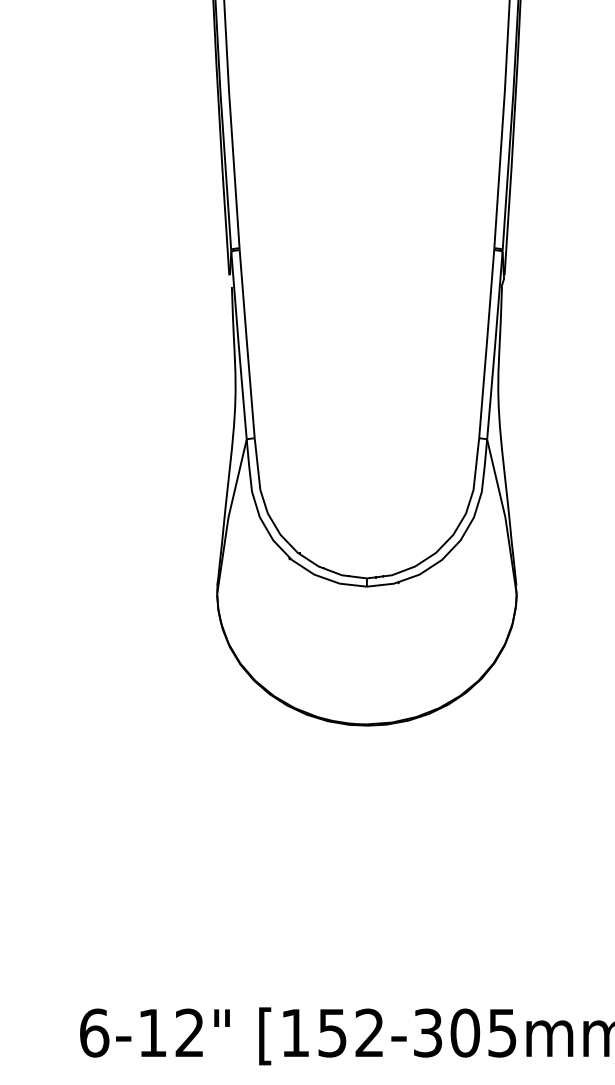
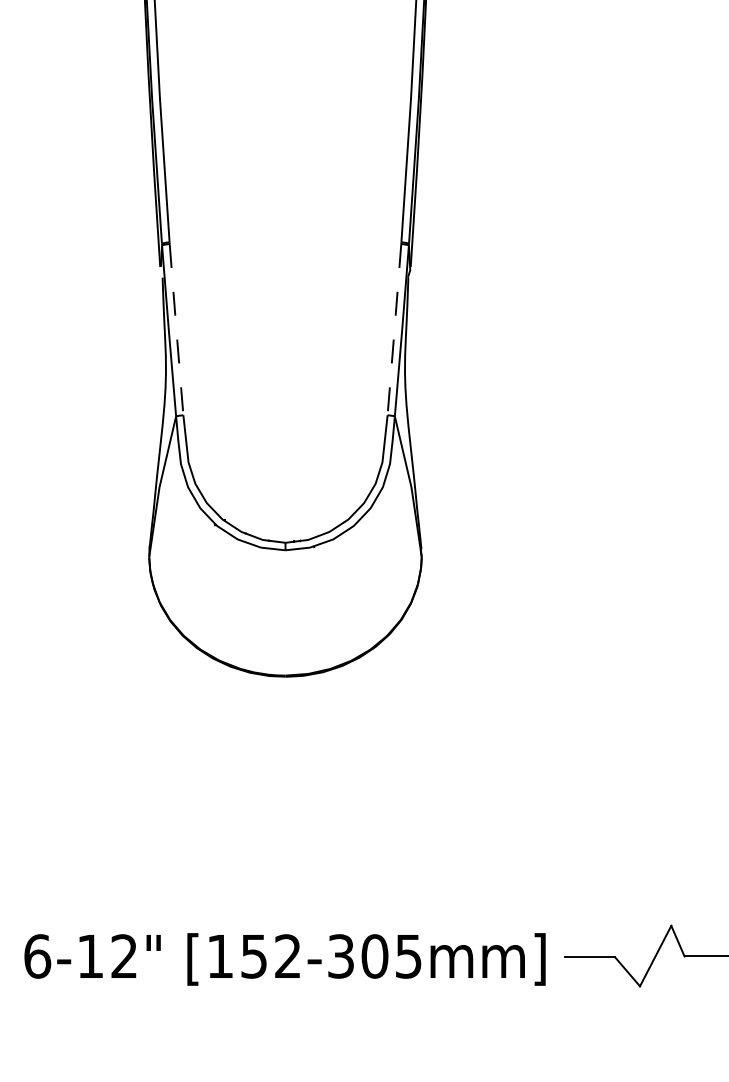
line: (247, 343) -> (176, 329), solid -> dashed
line: (486, 343) -> (394, 329), solid -> dashed

